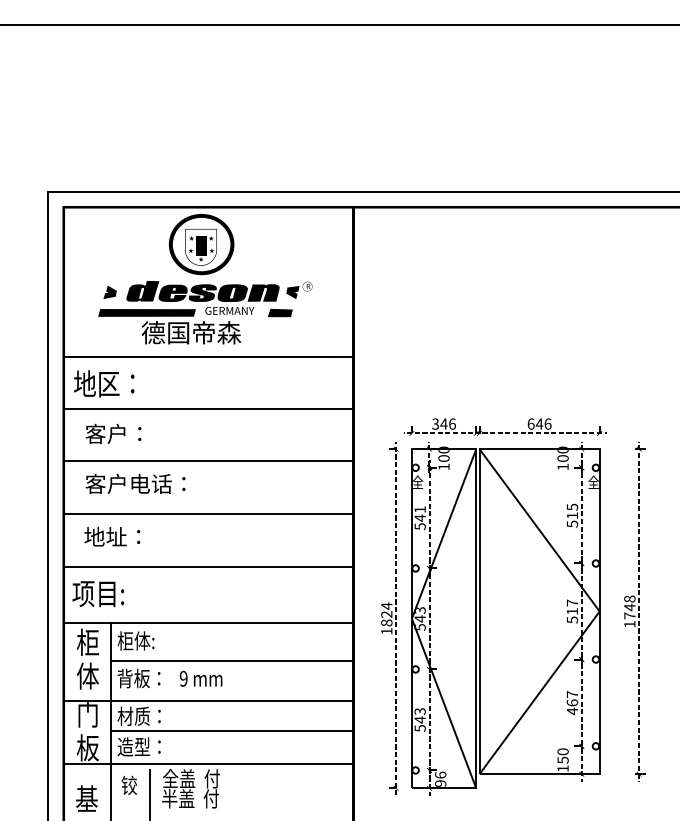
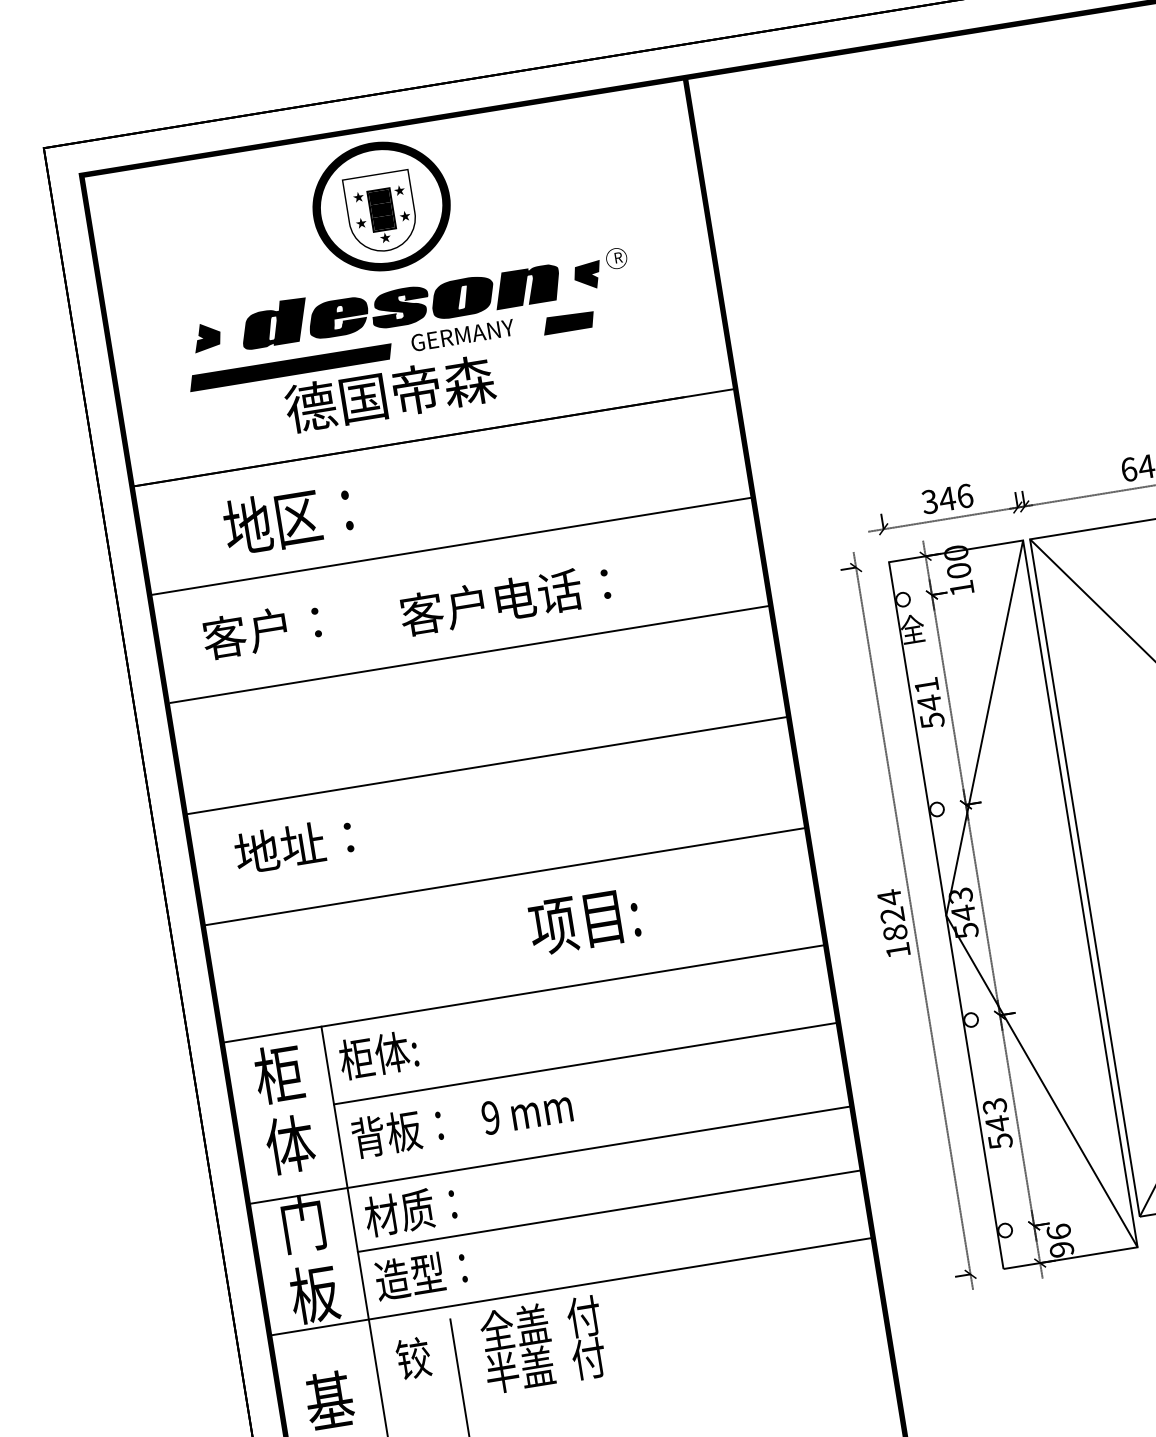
text: (104, 383) -> (288, 518), moved
text: (135, 483) -> (504, 599), moved
text: (98, 594) -> (584, 922), moved

